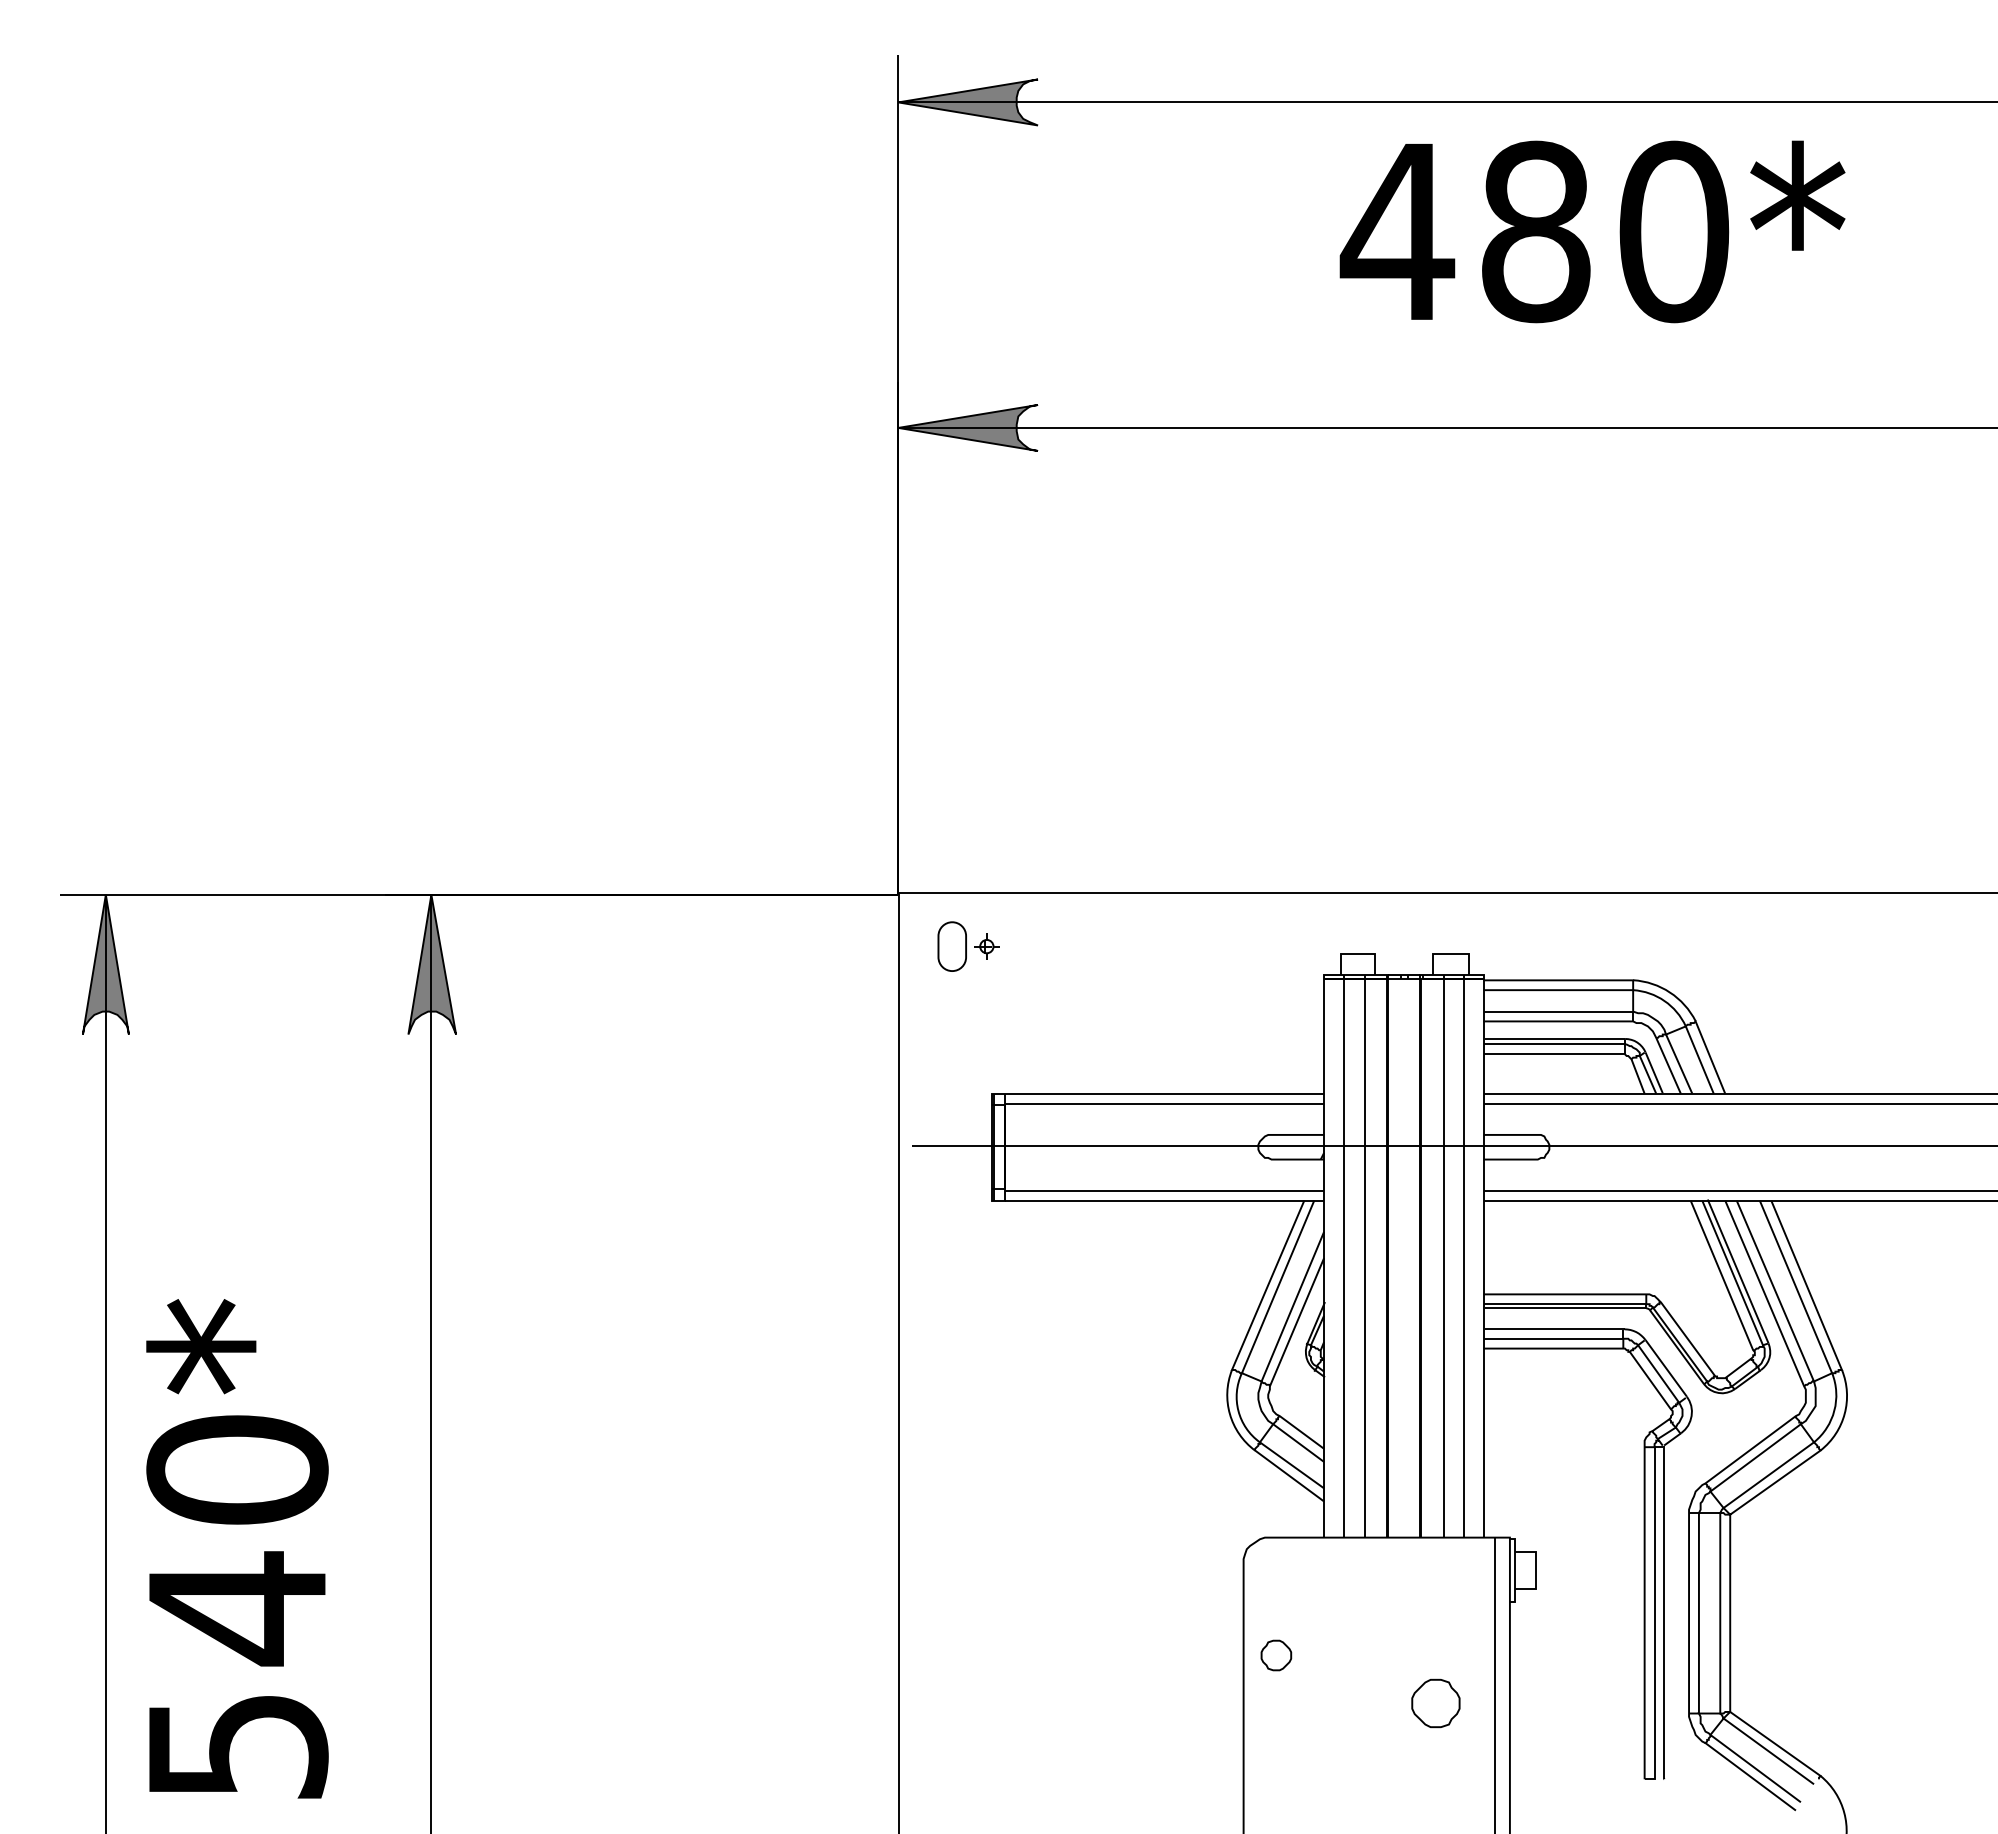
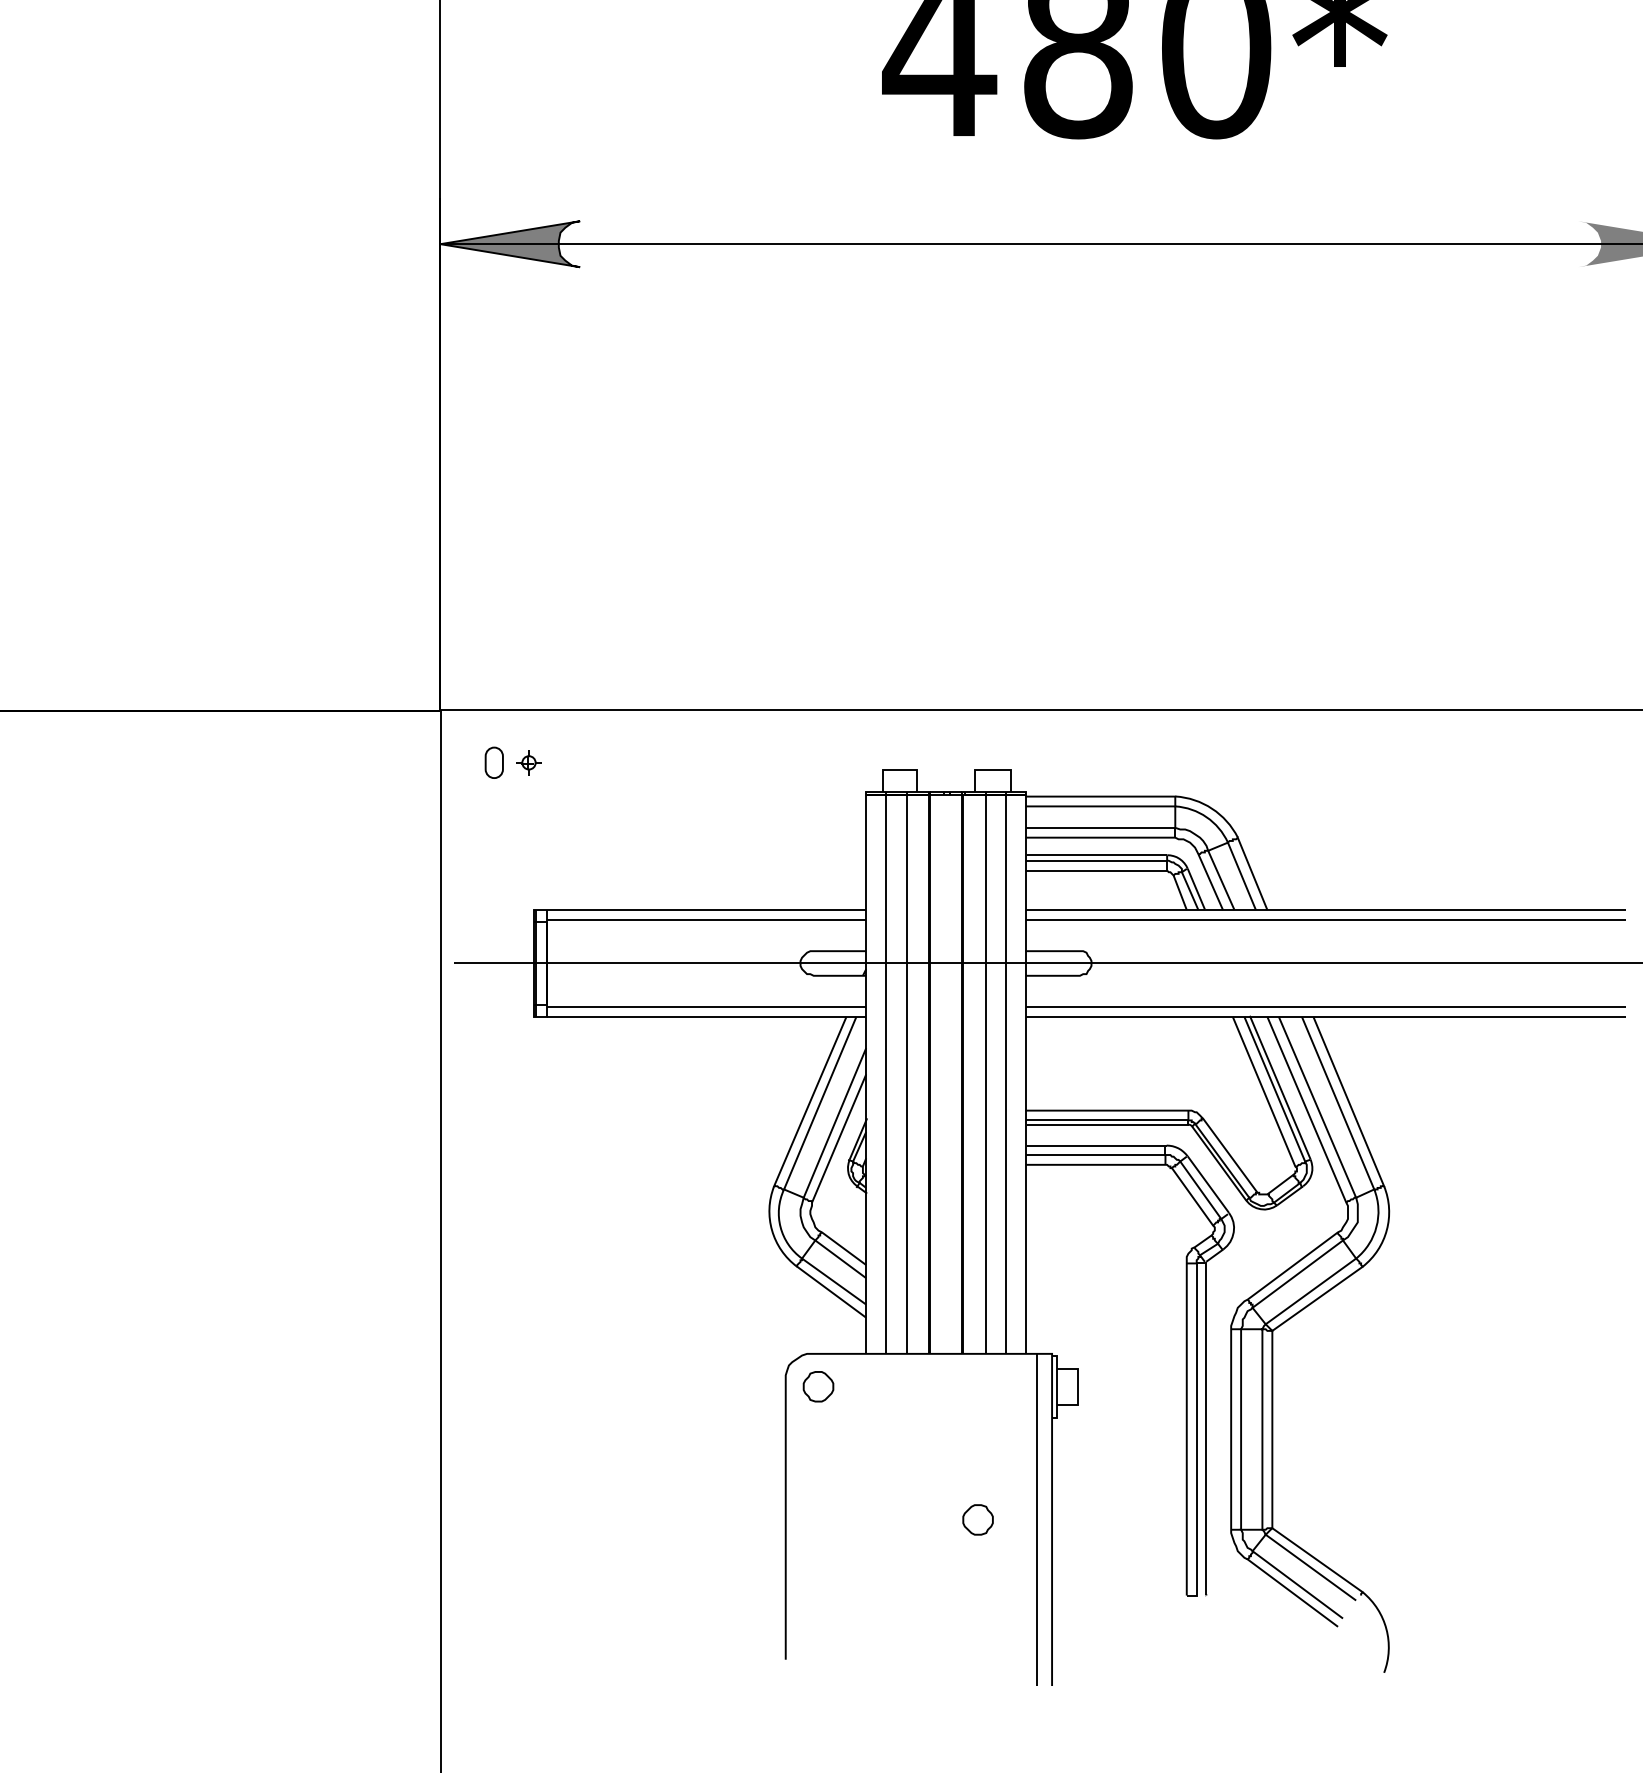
part: (951, 946) -> (493, 762), size x0.62
part: (1276, 1655) -> (818, 1386), moved
part: (1435, 1703) -> (977, 1519), size x0.62

